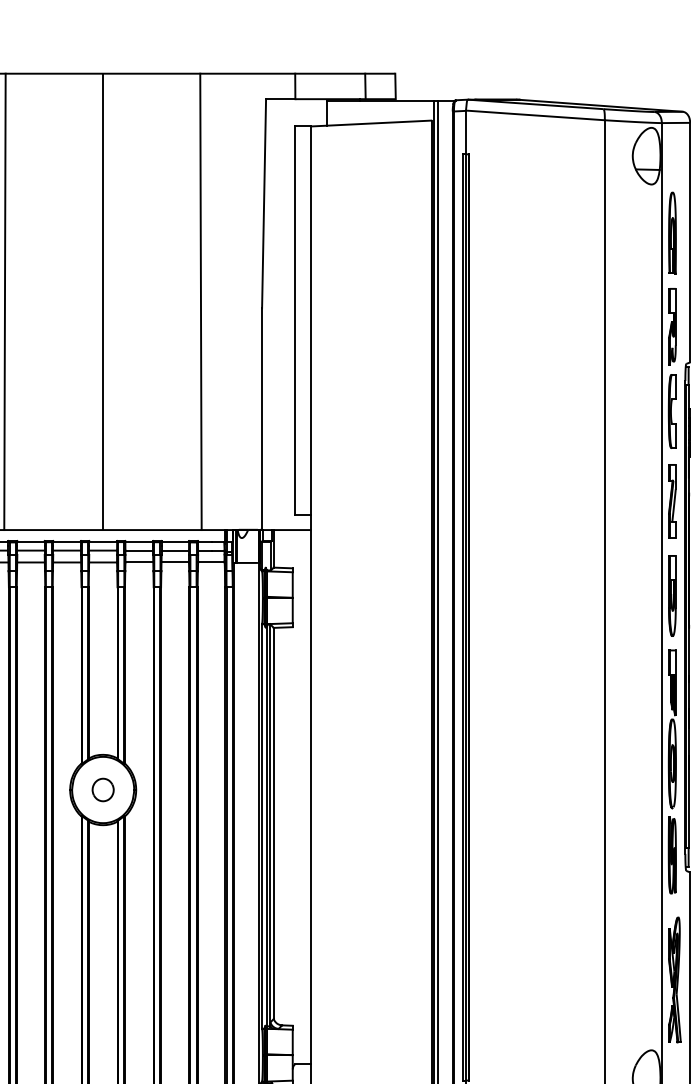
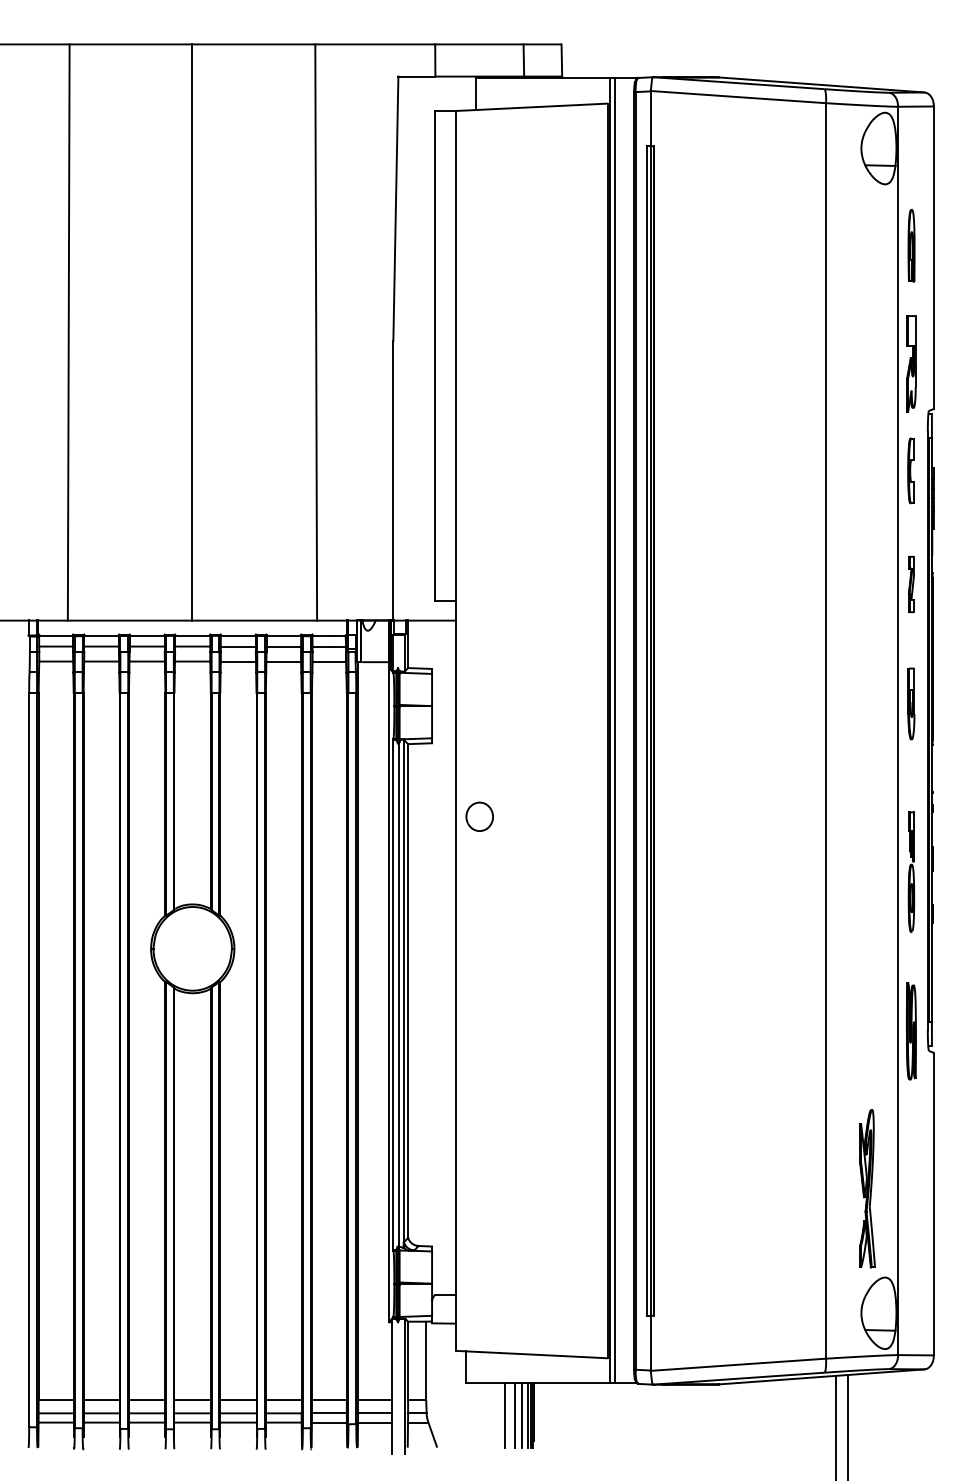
part: (672, 232) -> (911, 245), size x0.7
part: (672, 411) -> (911, 470), size x0.7
part: (672, 501) -> (911, 584), size x0.6
part: (672, 595) -> (911, 703), size x0.7
part: (672, 728) -> (911, 871), size x0.6
part: (102, 789) -> (479, 816), moved
part: (674, 979) -> (867, 1188), moved

